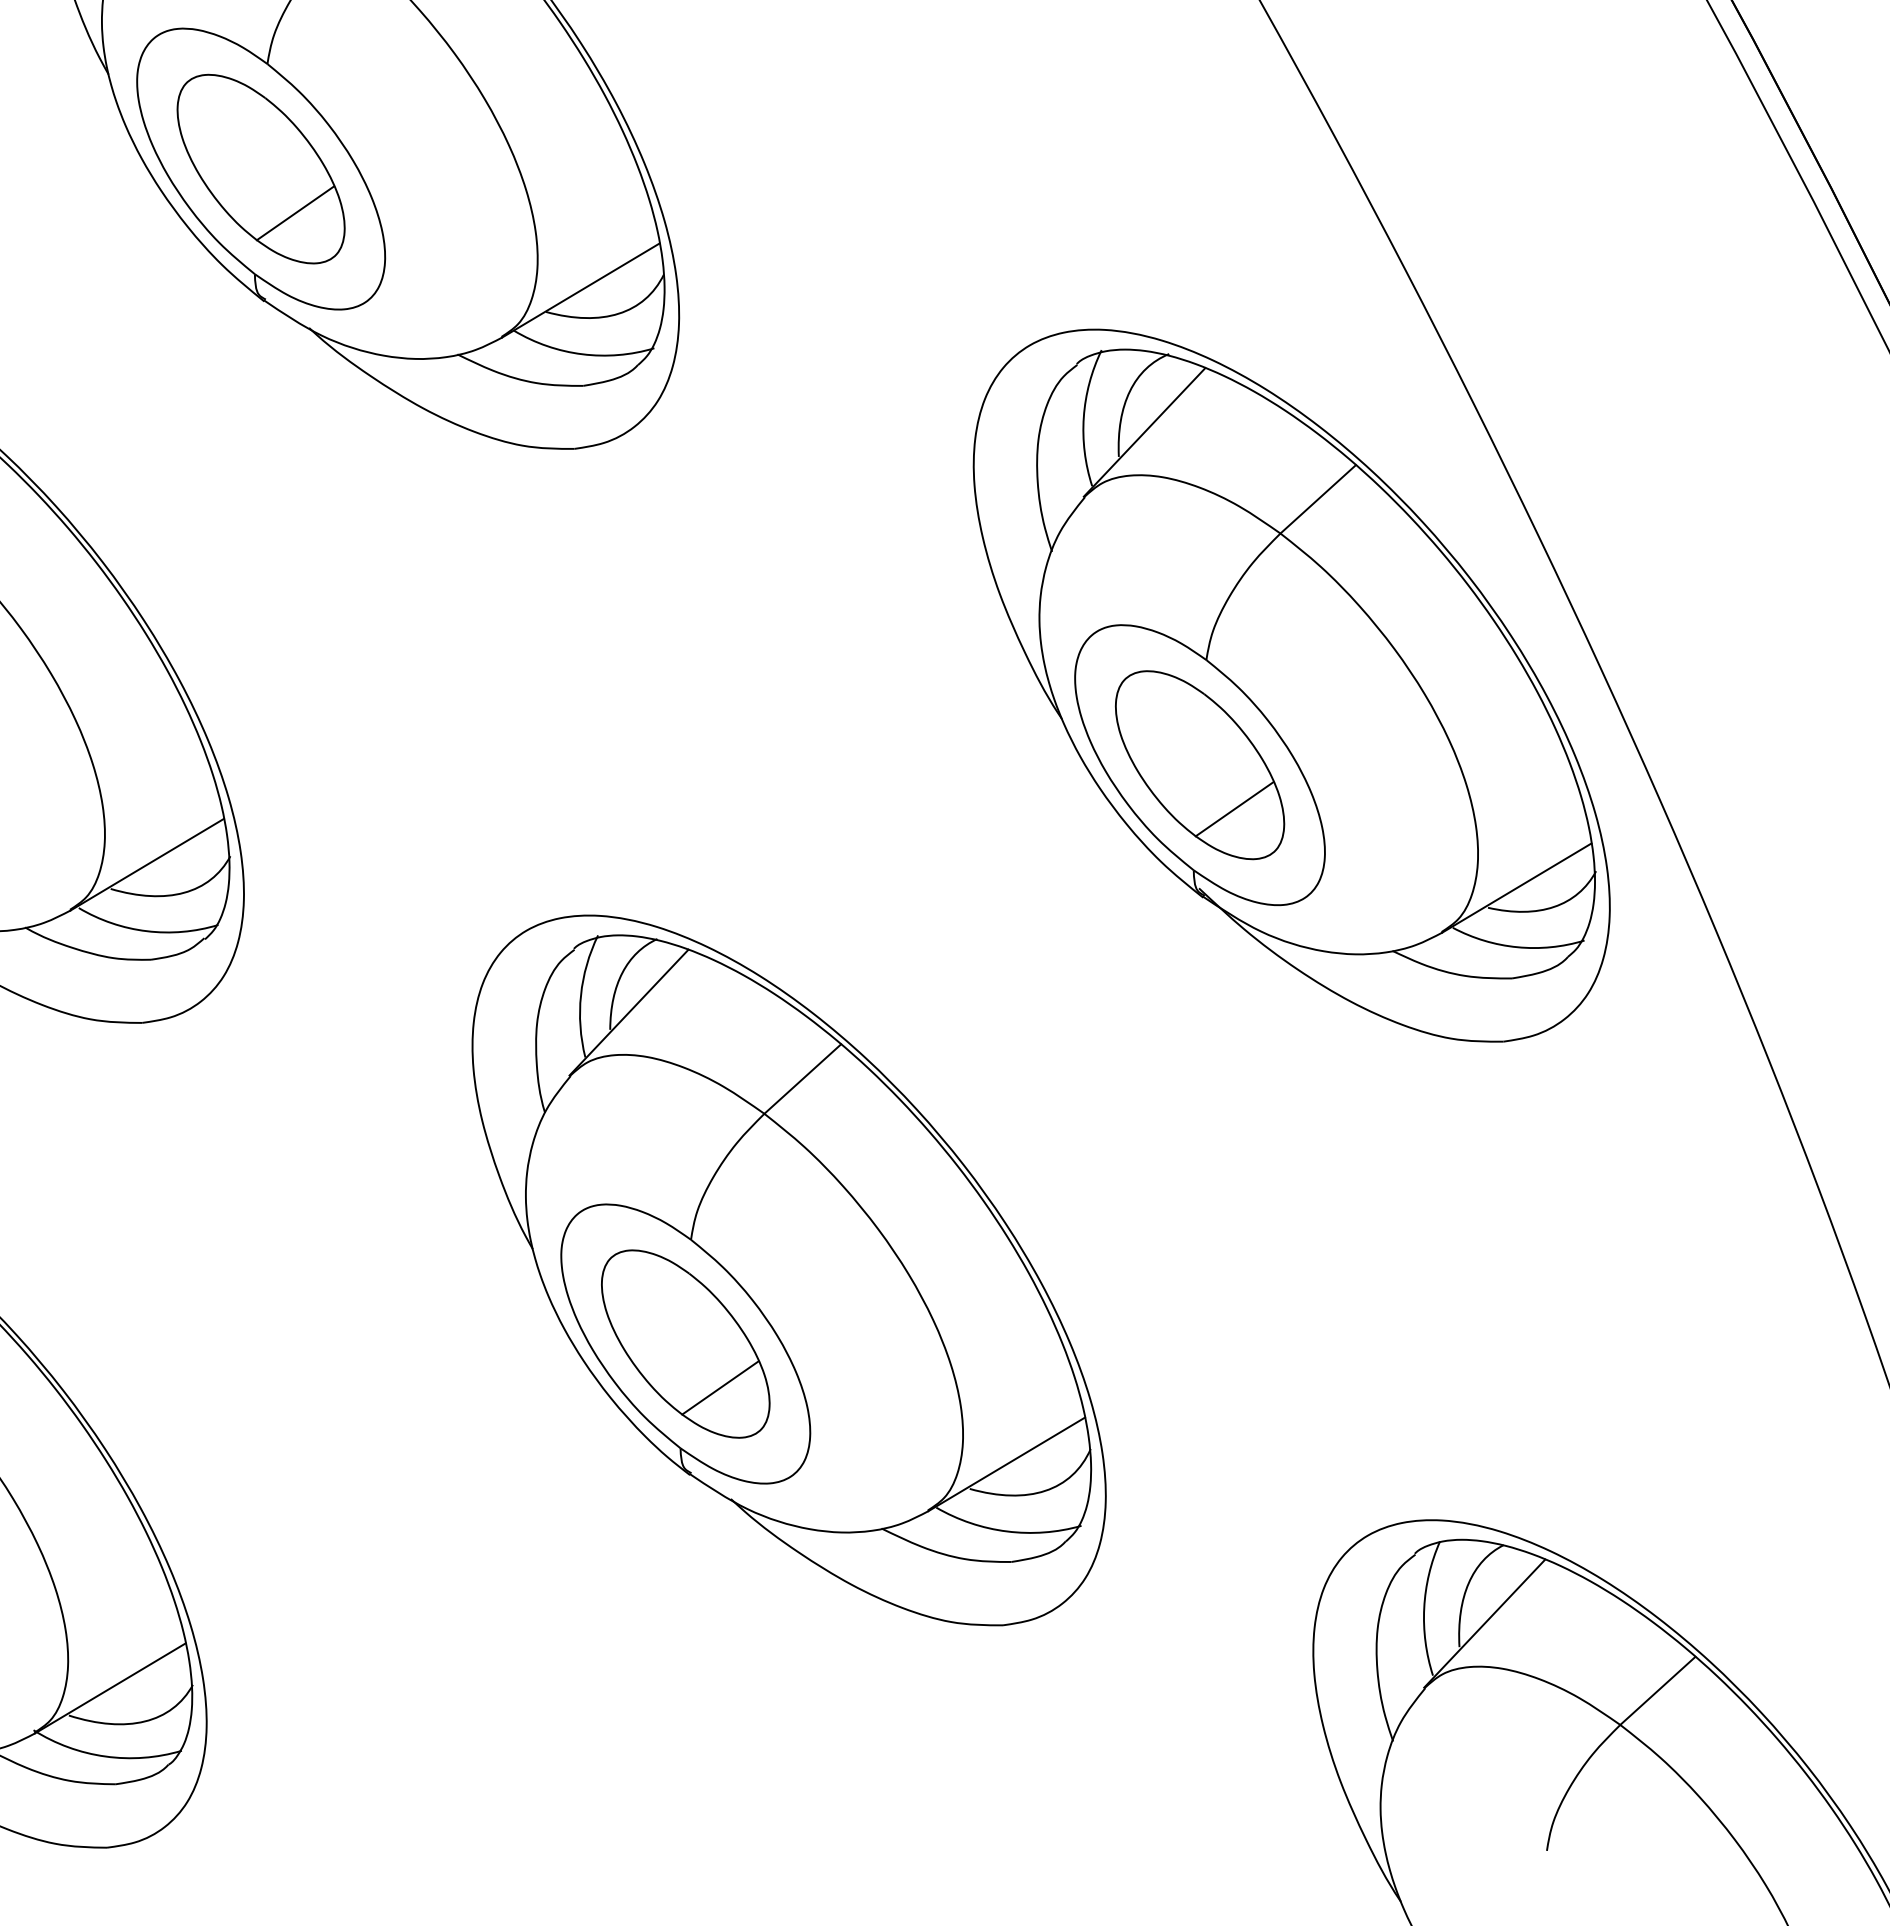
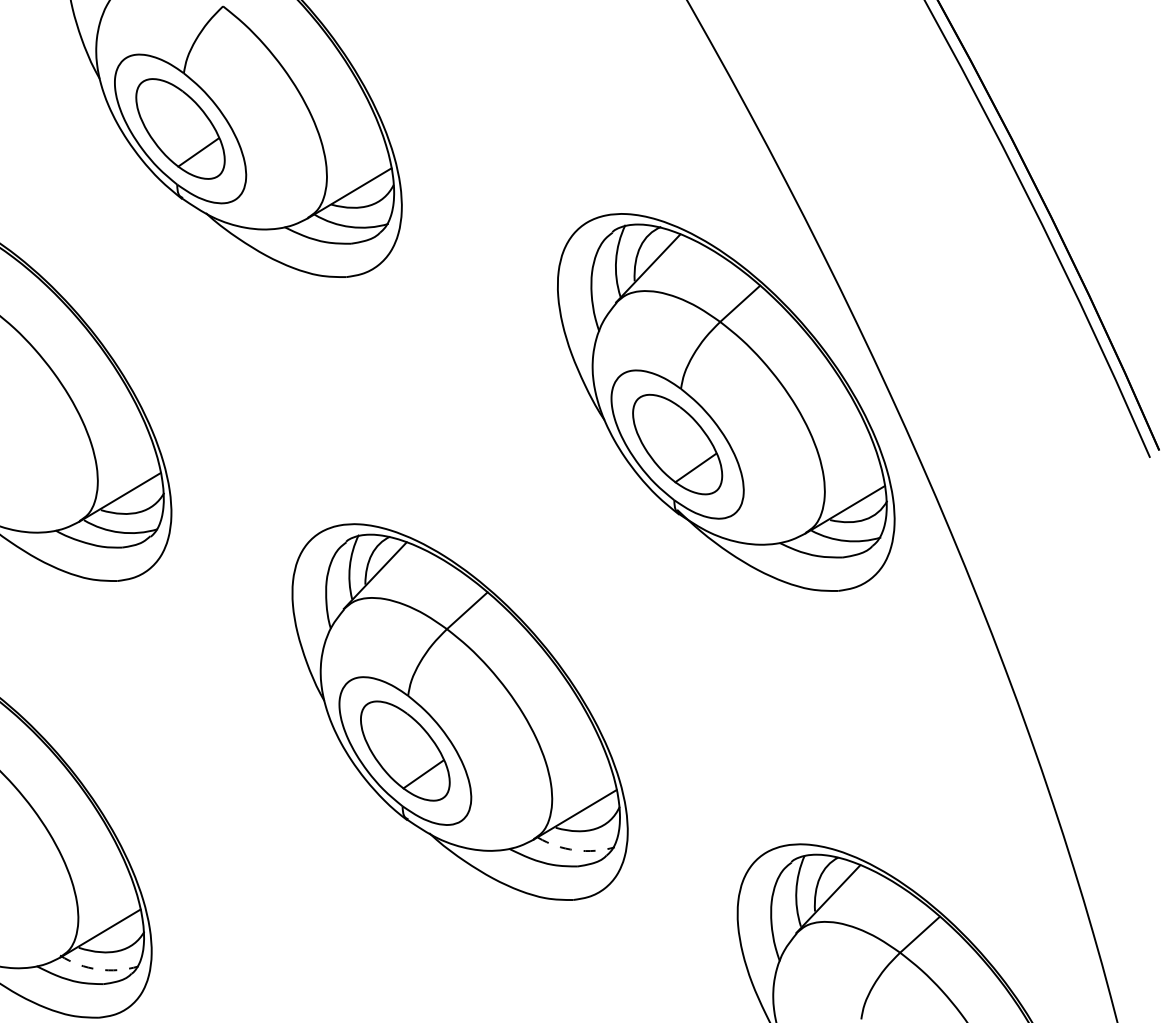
arc: (1007, 1531) -> (575, 850), solid -> dashed
arc: (106, 1756) -> (98, 969), solid -> dashed

